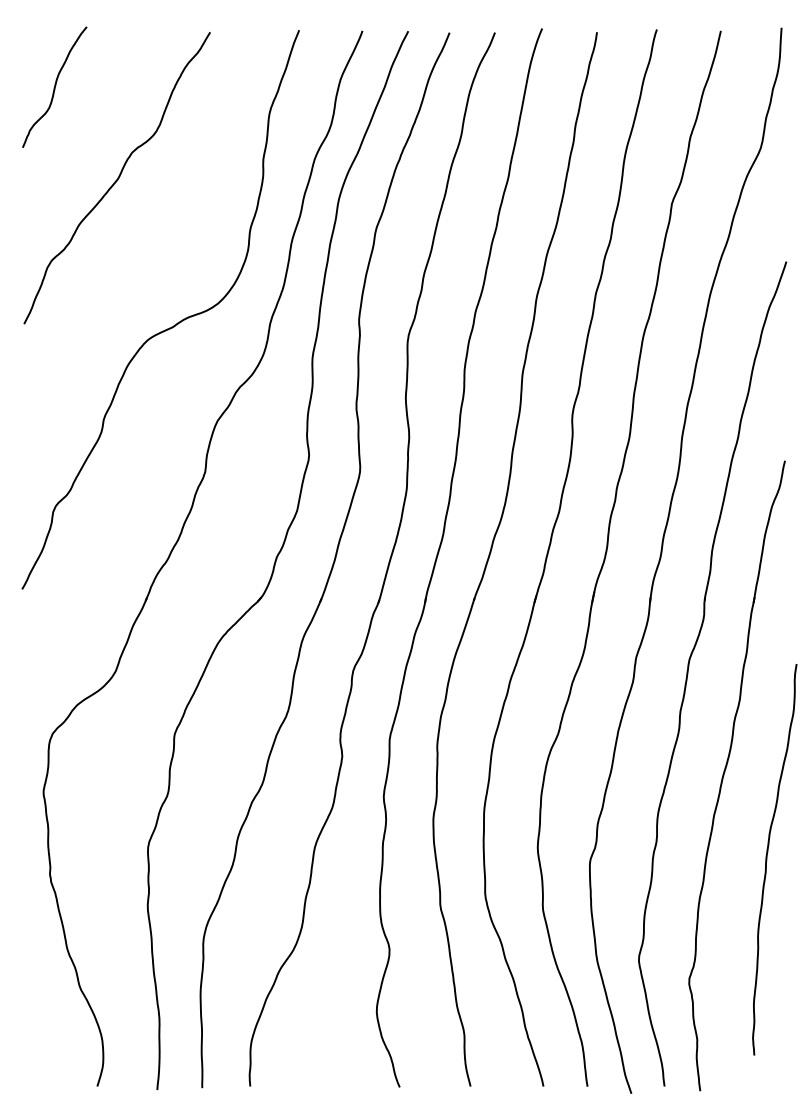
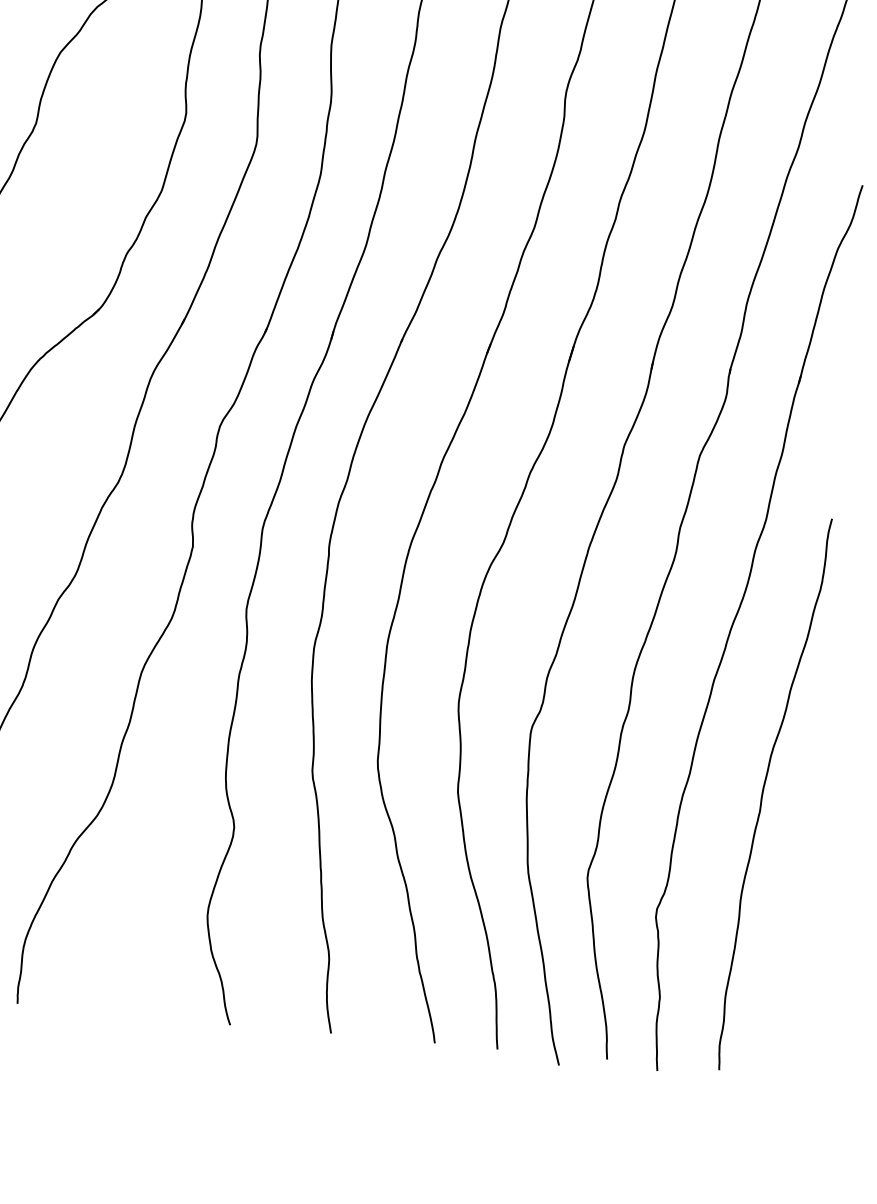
curve: (767, 859) -> (764, 793), moved

